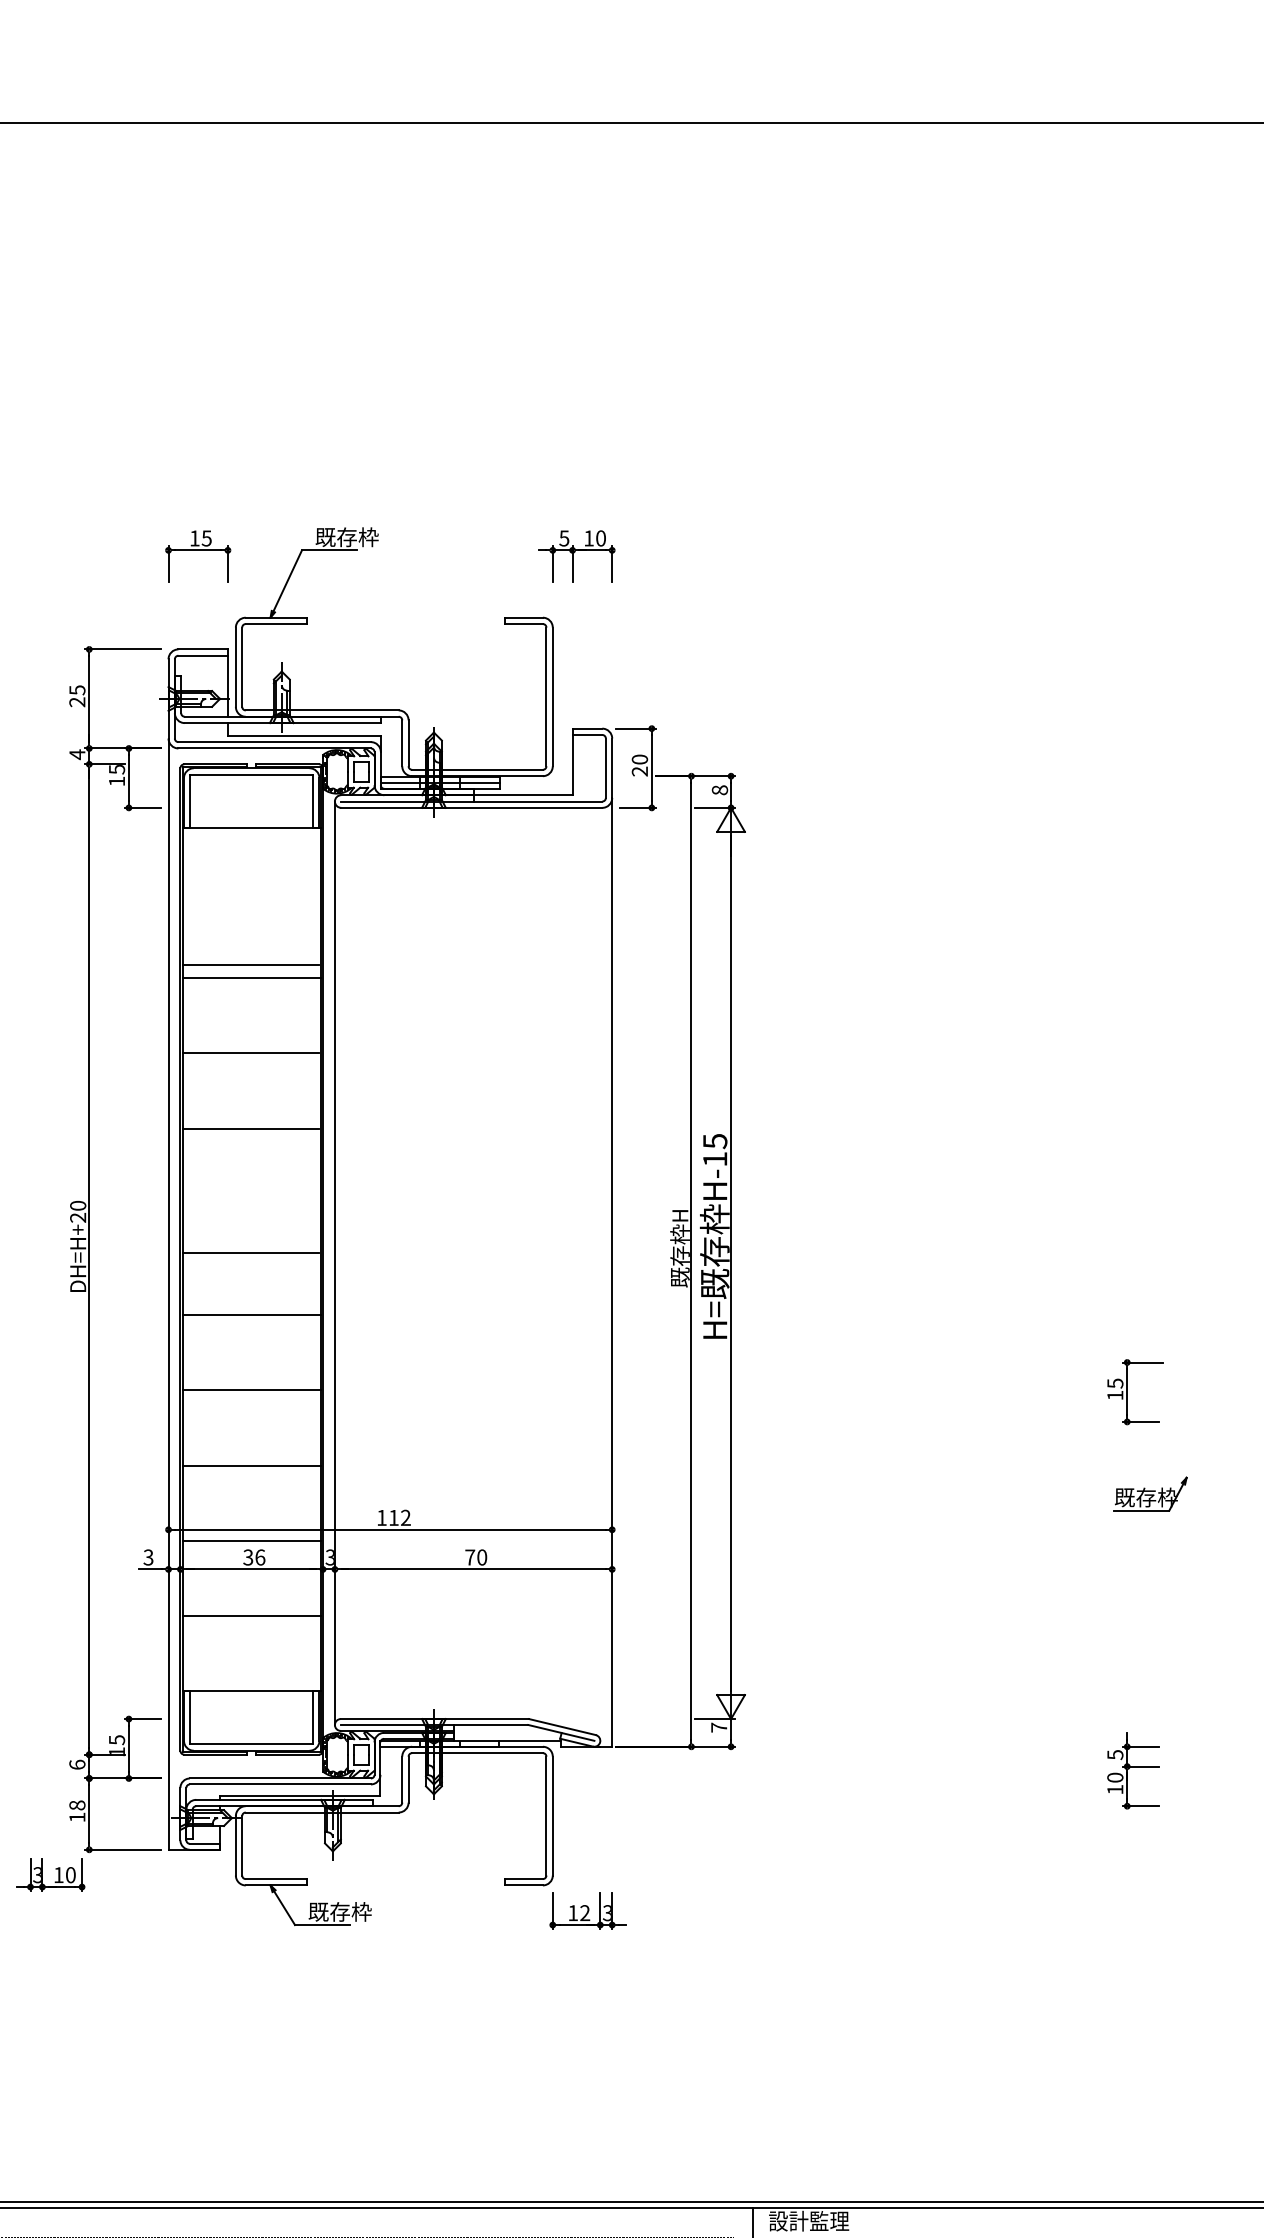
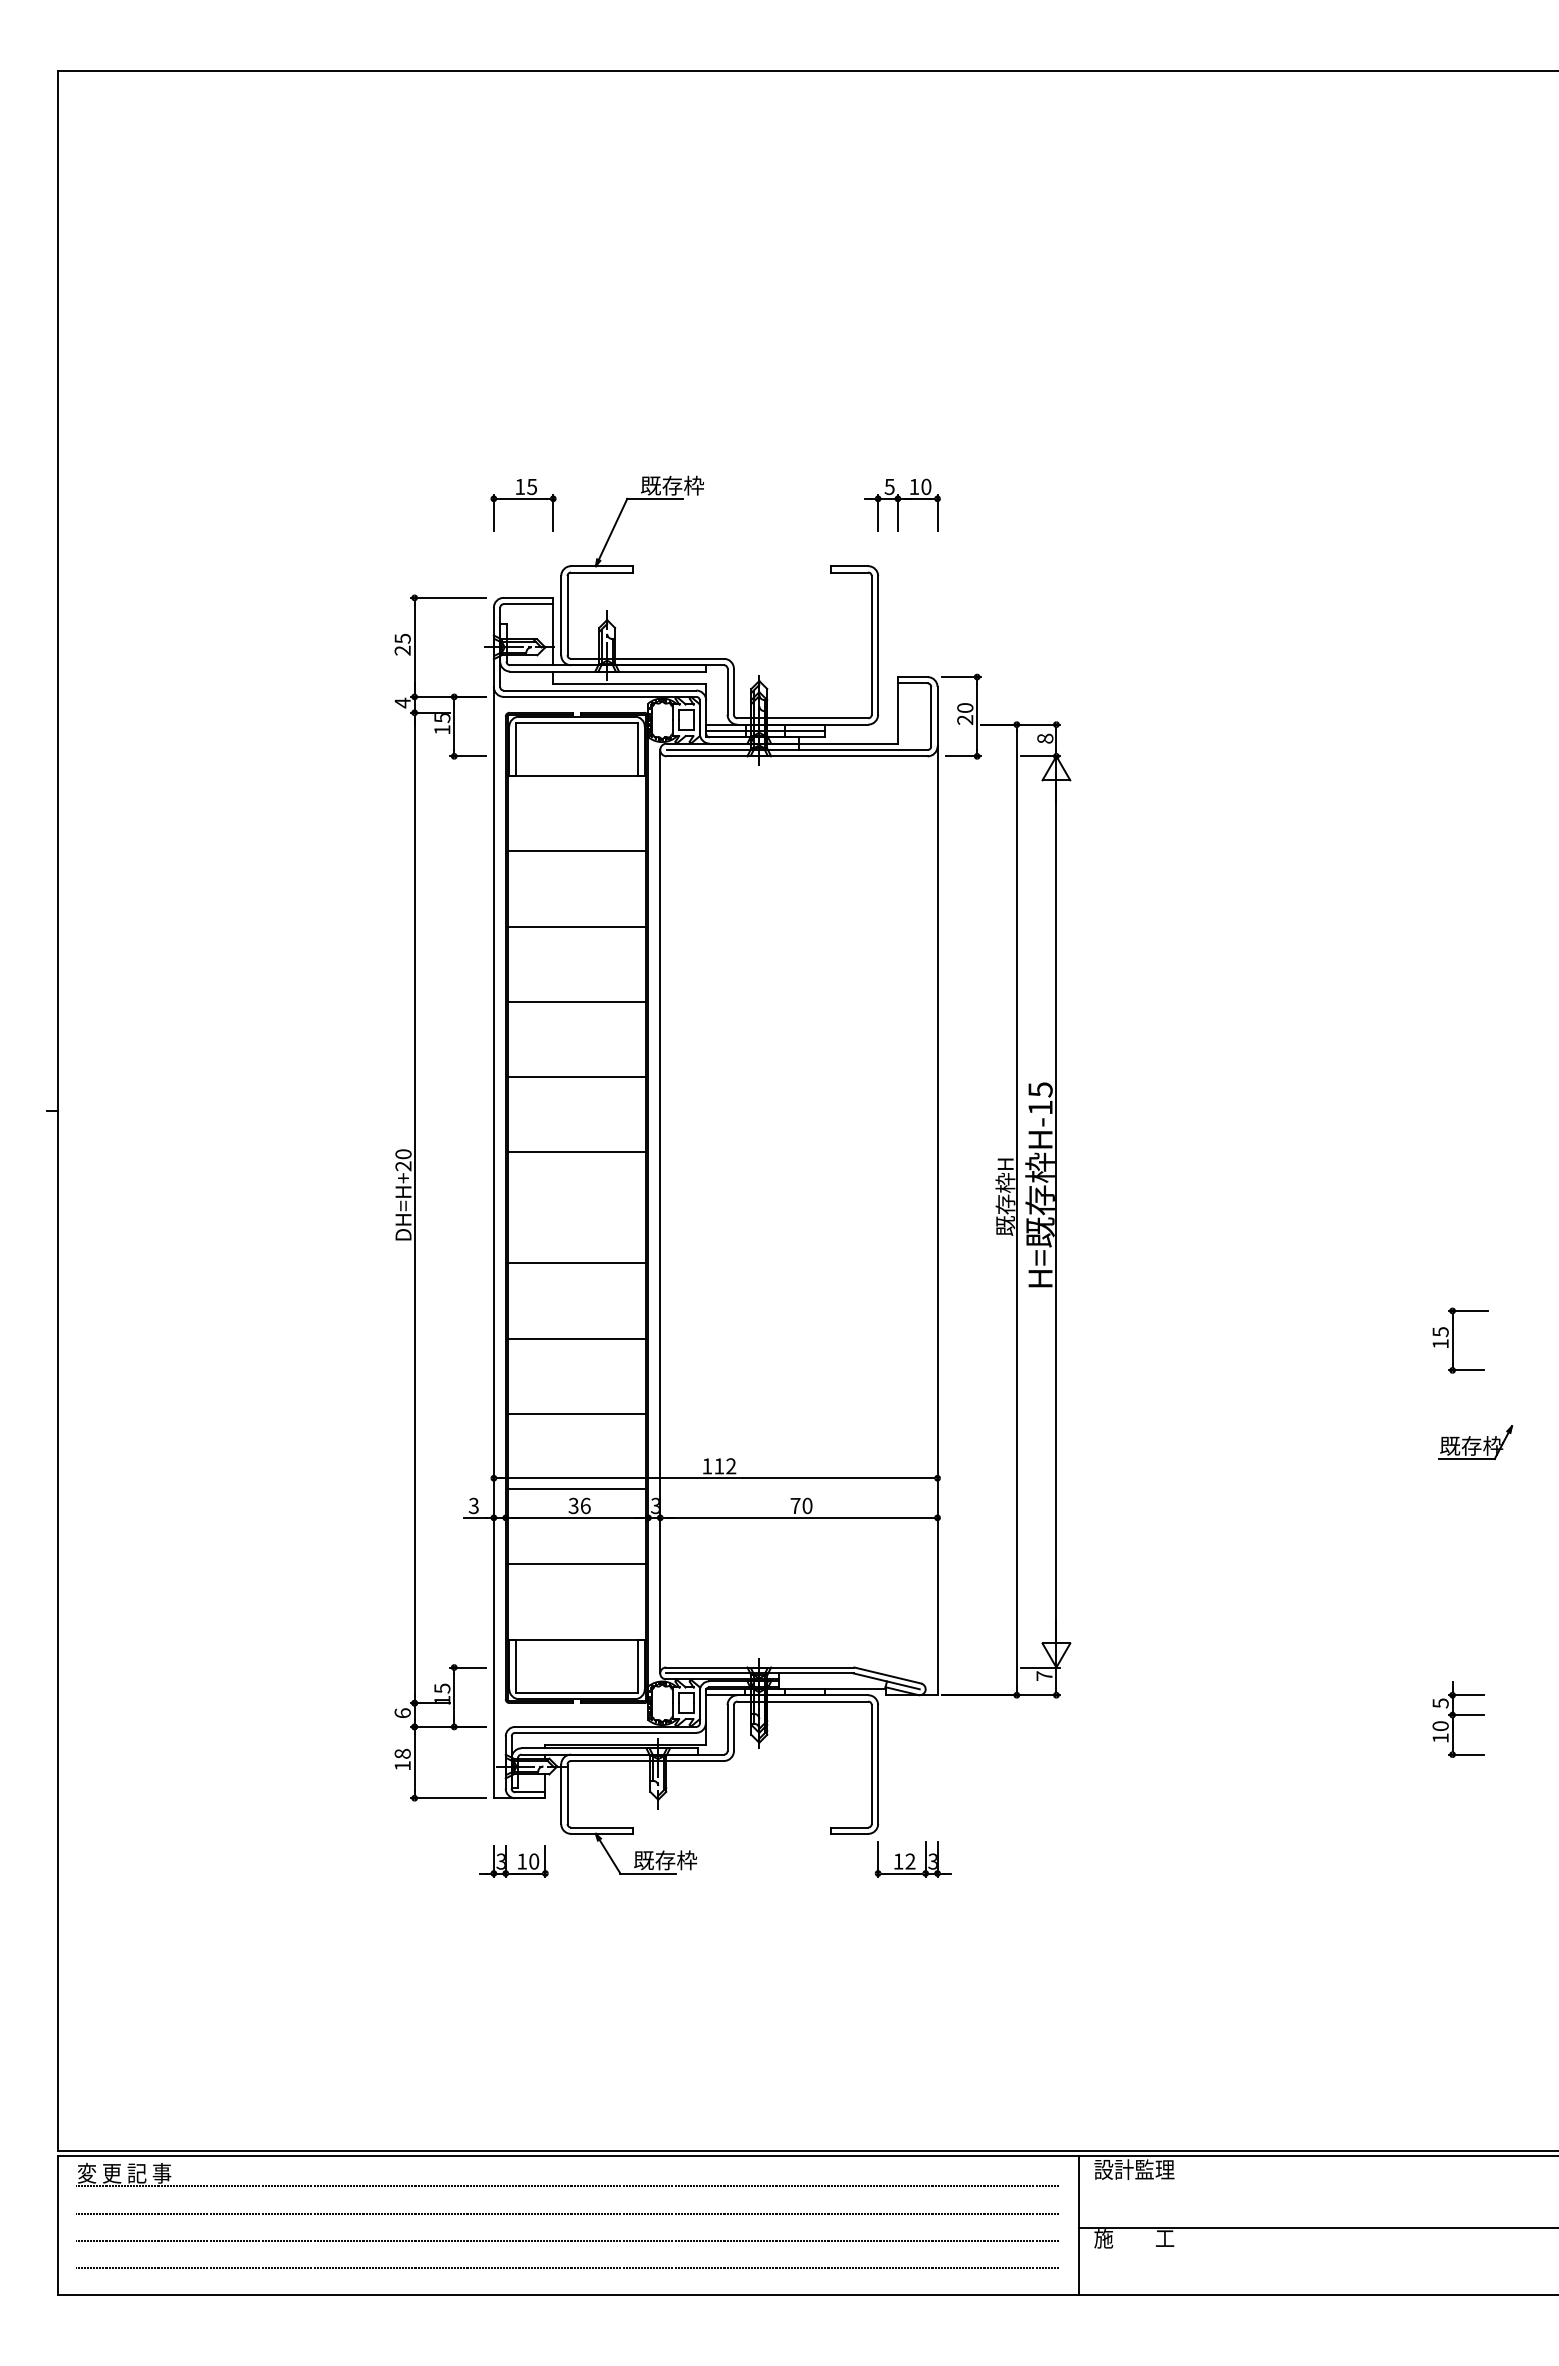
line: (251, 965) -> (576, 851), moved
line: (251, 1253) -> (576, 1152), moved
part: (43, 1875) -> (506, 1861), moved

